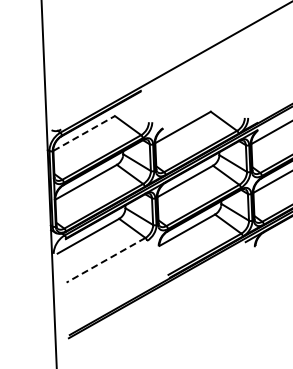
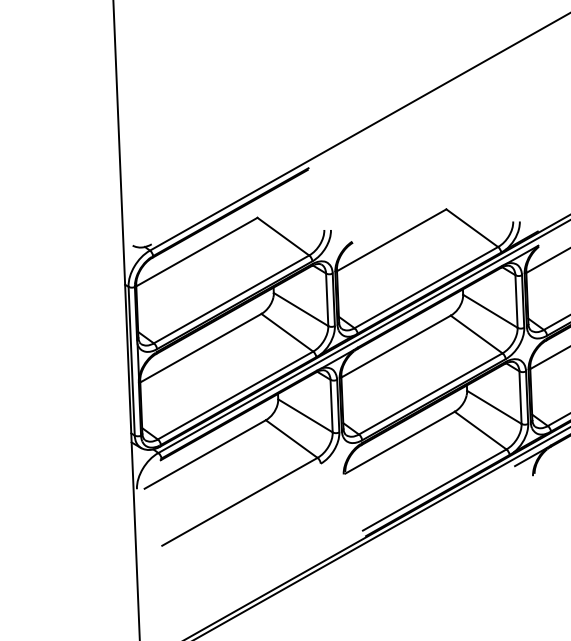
line: (84, 133) -> (197, 252), dashed -> solid
line: (105, 260) -> (238, 502), dashed -> solid

